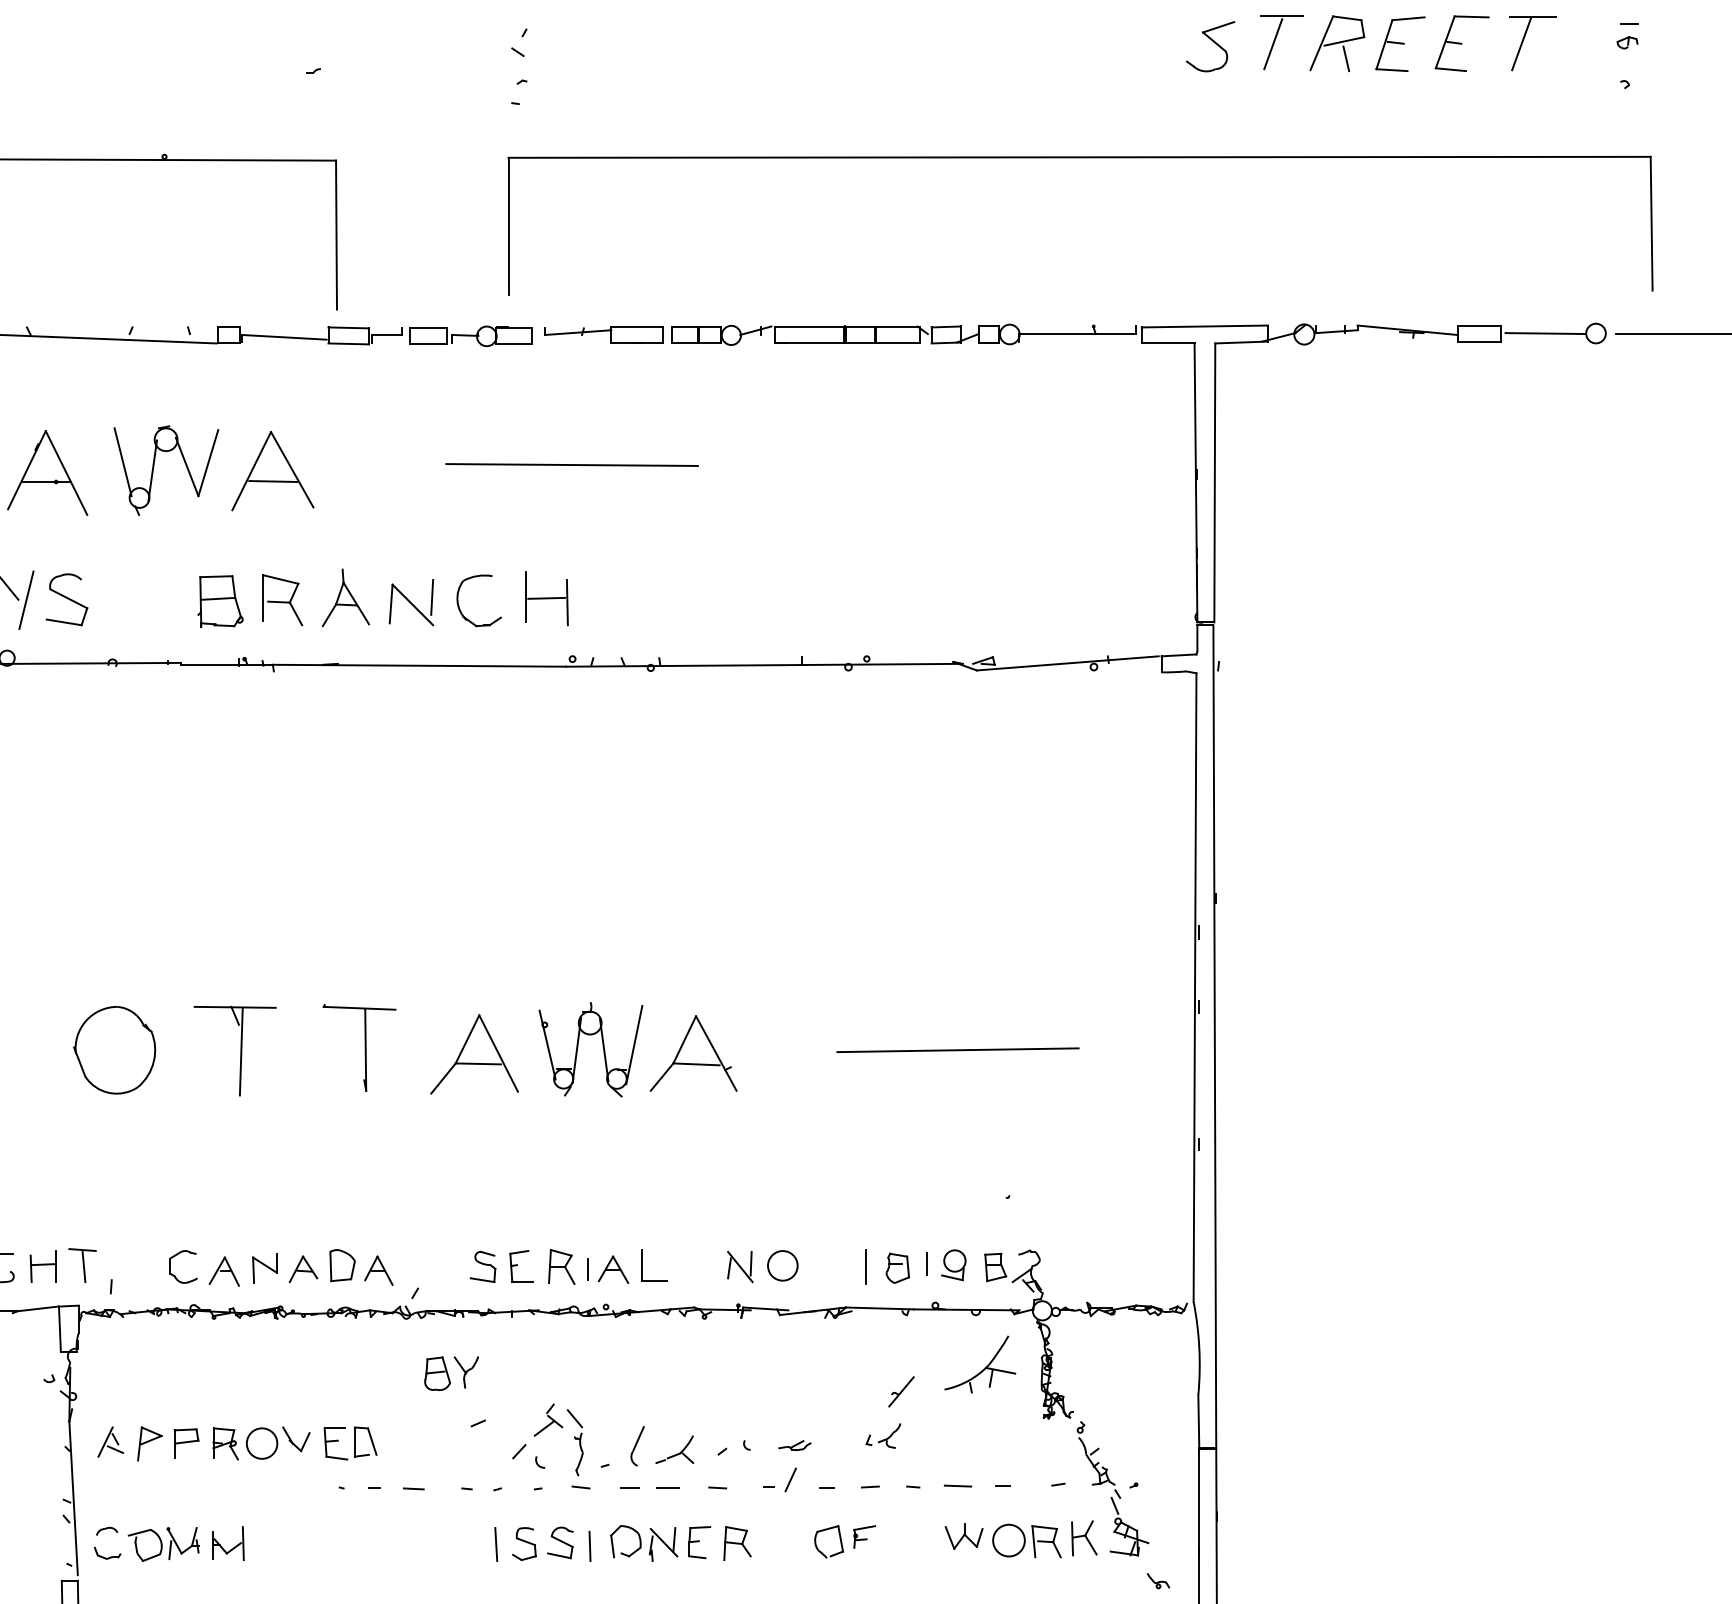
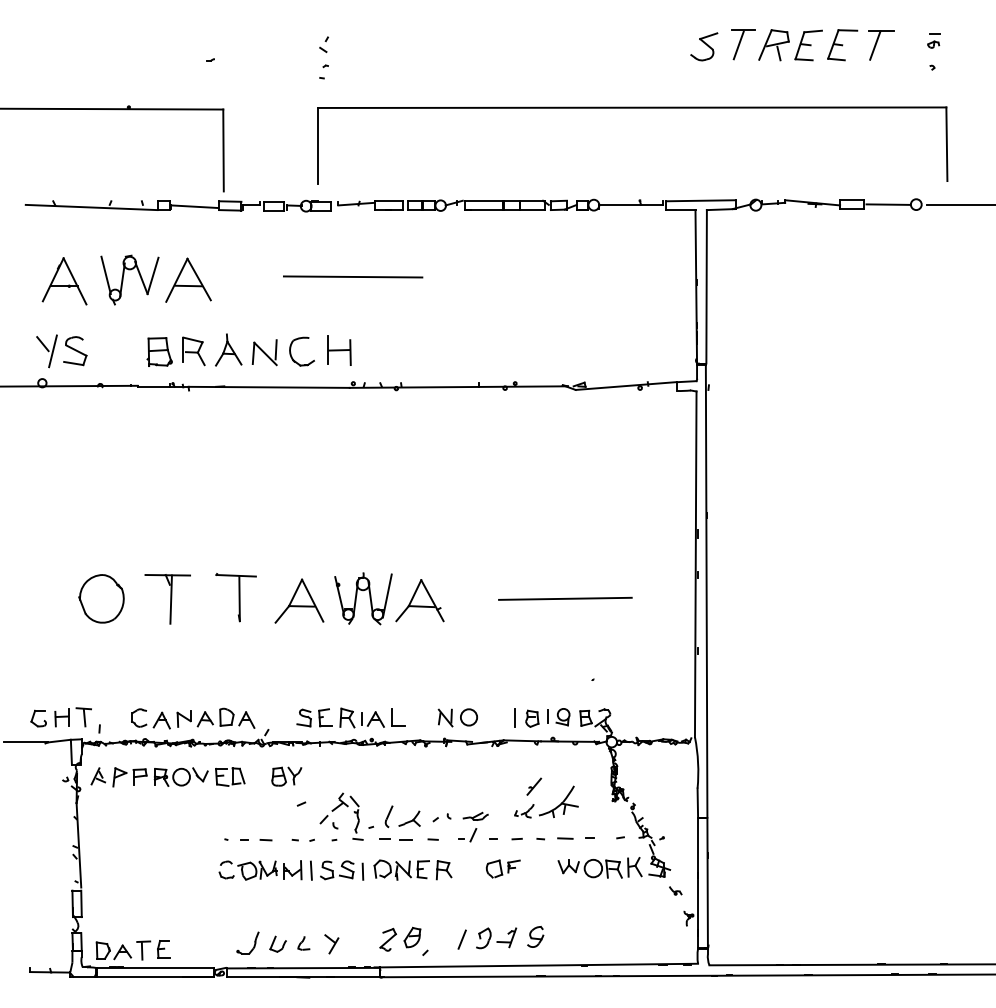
part: (980, 1364) -> (558, 801), moved
part: (236, 1444) -> (167, 777), moved
part: (794, 1444) -> (475, 815), size x1.43
part: (169, 1544) -> (260, 870), moved

